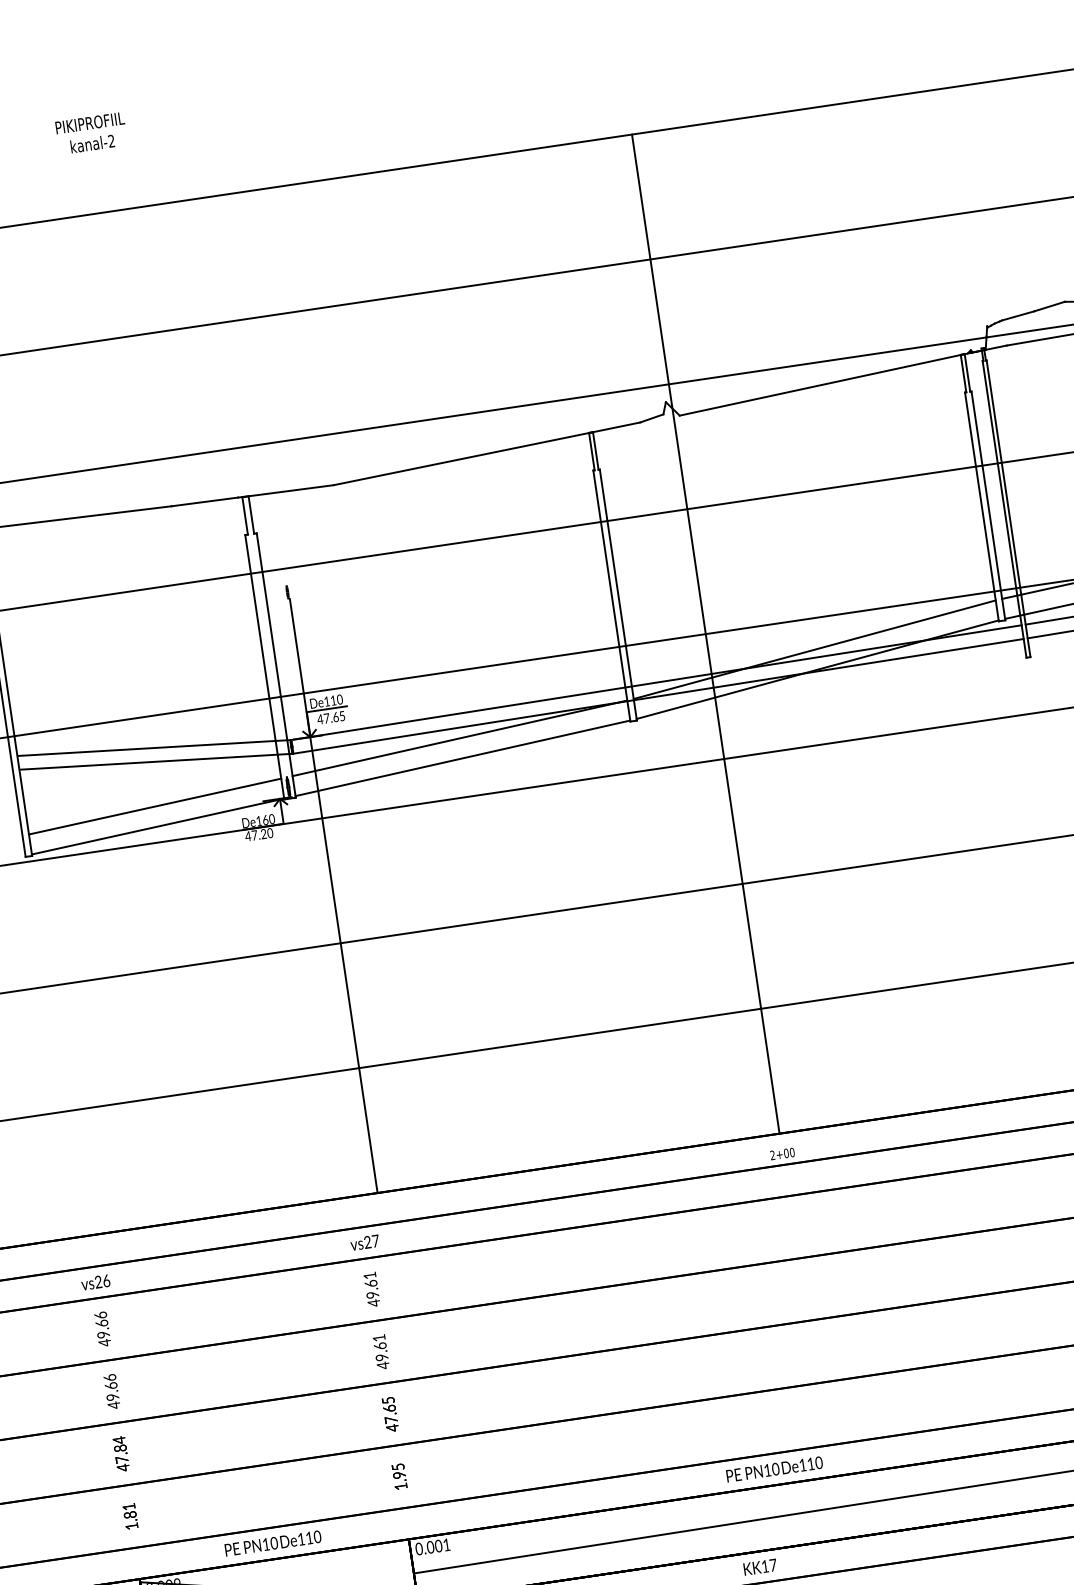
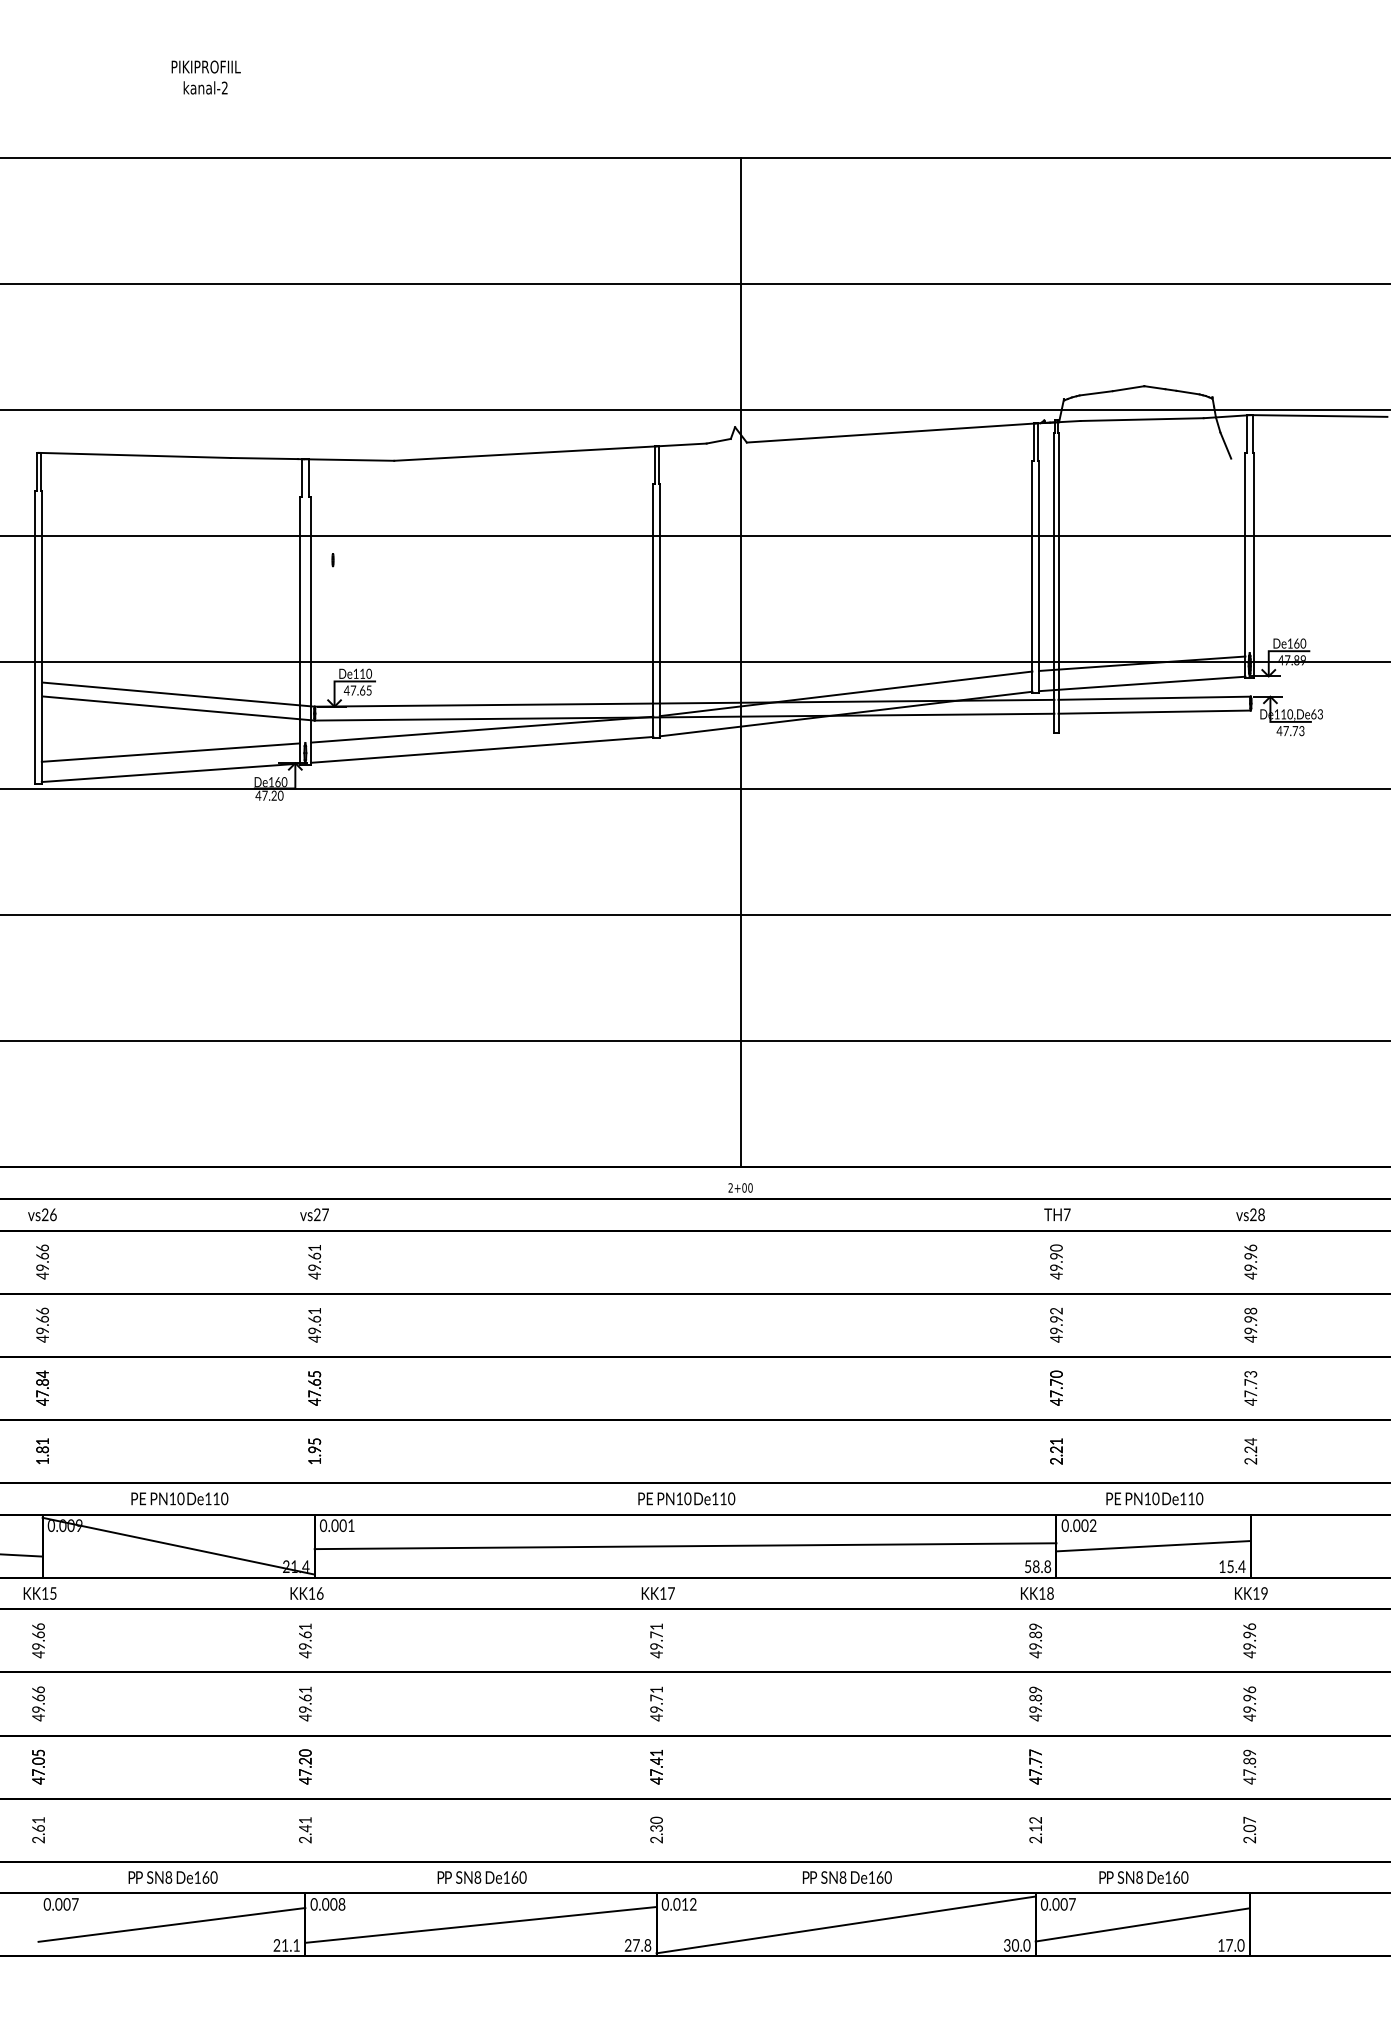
line: (333, 896) -> (334, 867), removed

